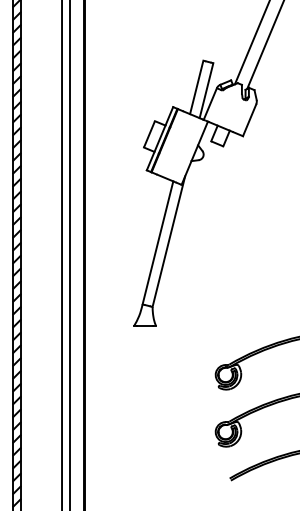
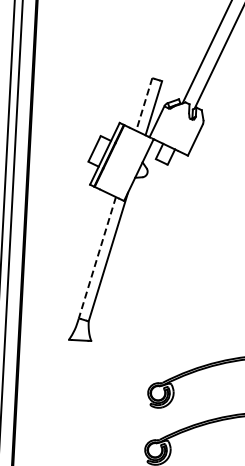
line: (196, 87) -> (144, 104), solid -> dashed
line: (157, 243) -> (96, 258), solid -> dashed

